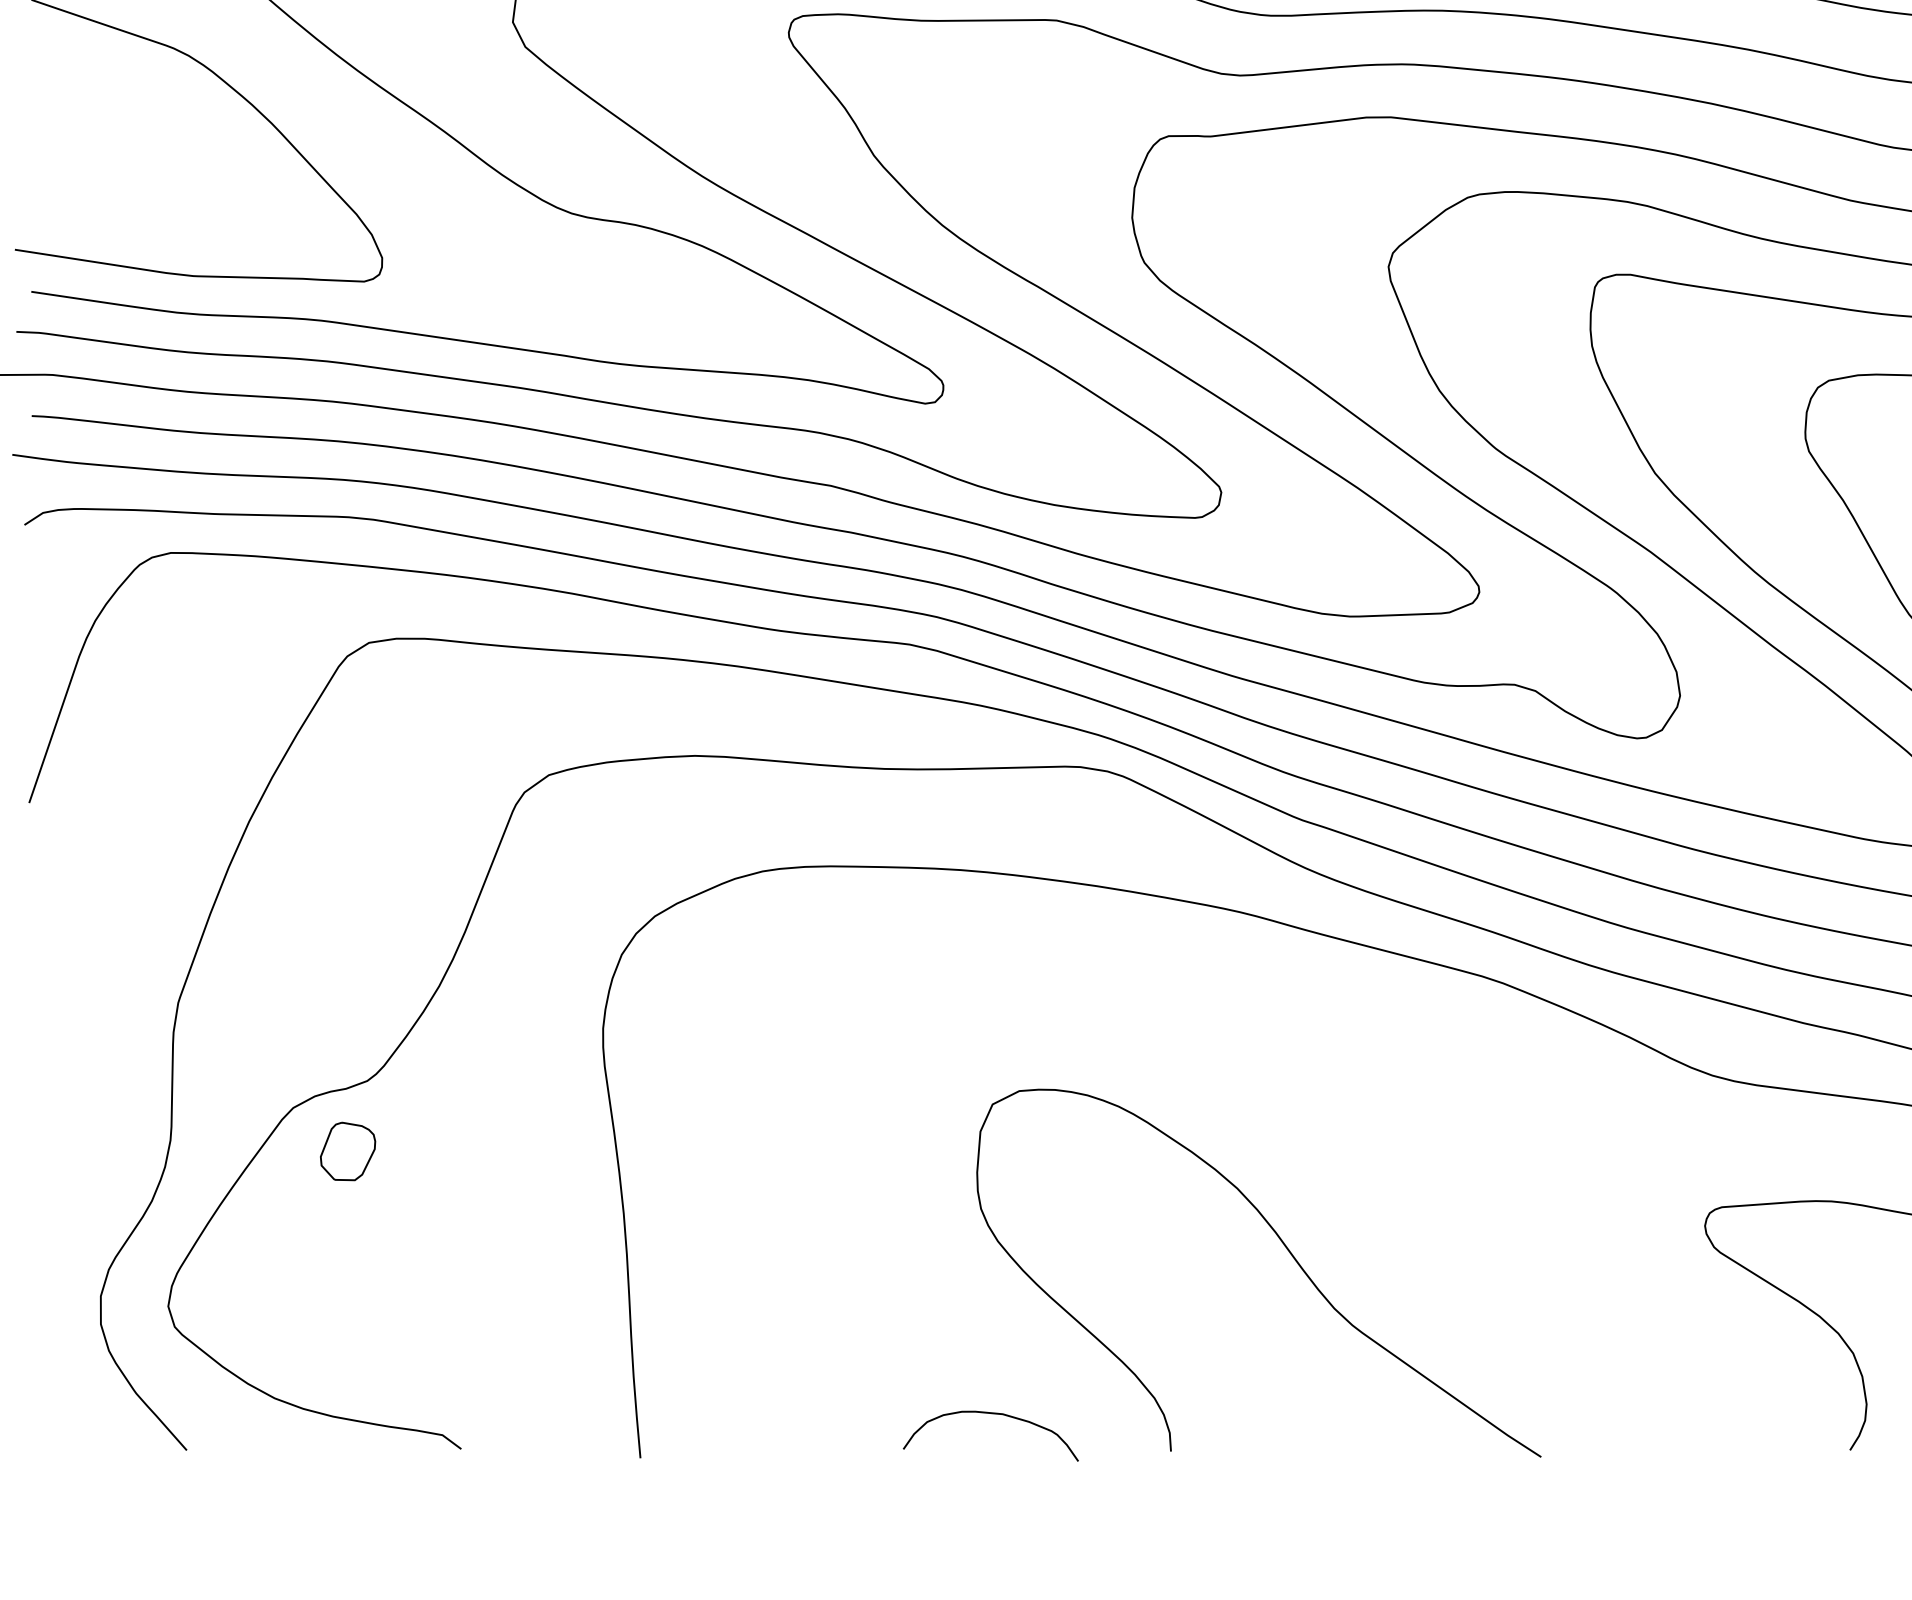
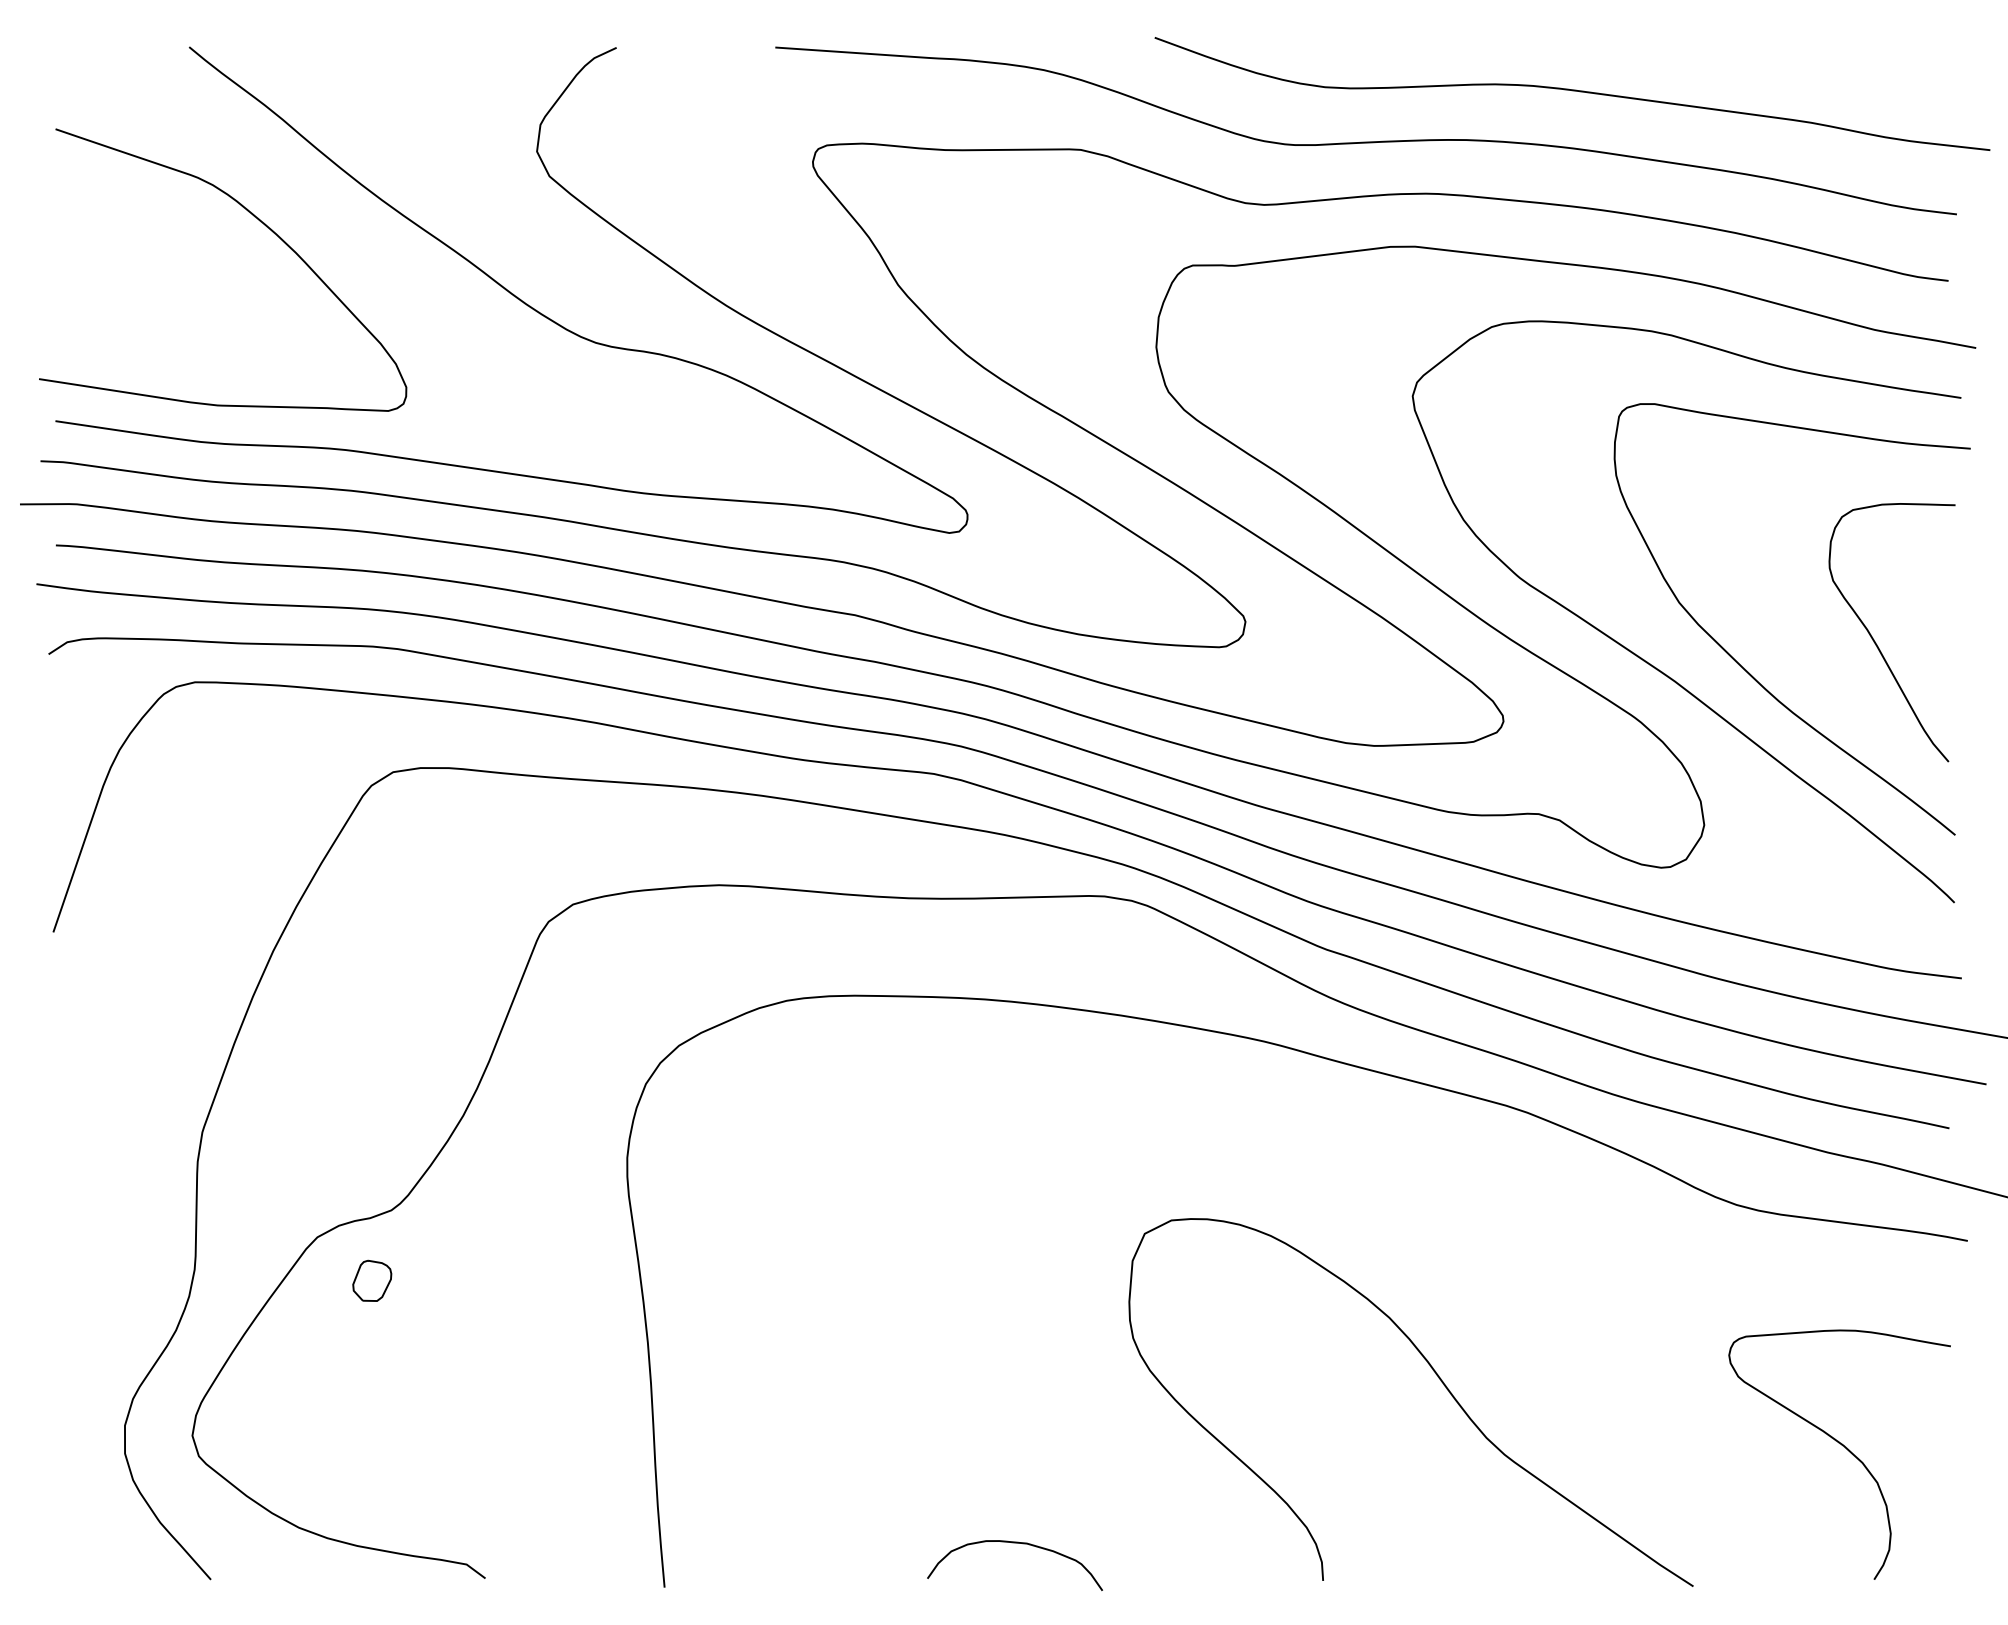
part: (348, 1151) -> (372, 1280), size x0.7
curve: (1286, 1249) -> (1438, 1378), moved

